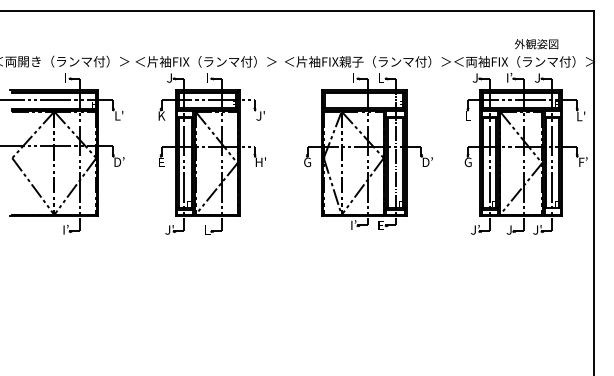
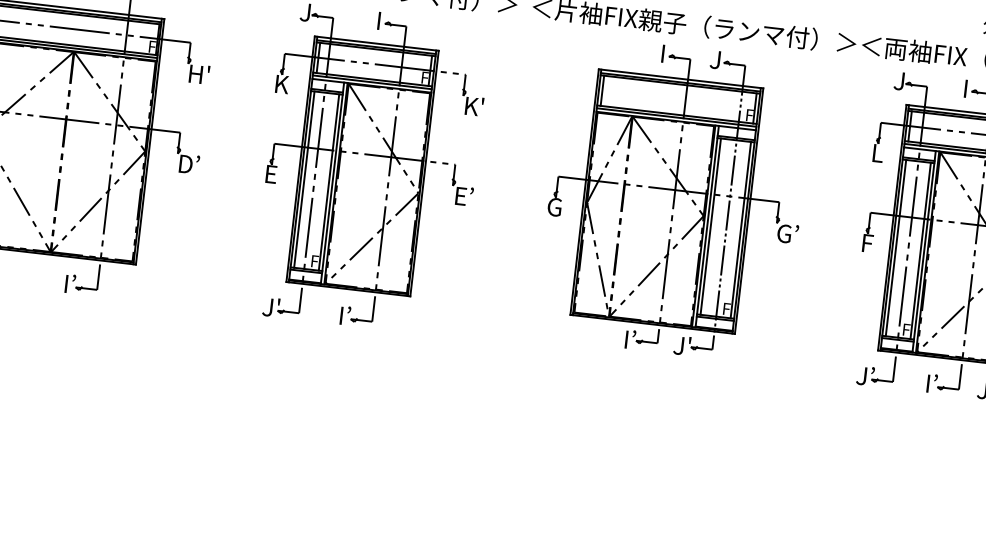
text: (380, 77) -> (715, 58), L -> J
text: (509, 77) -> (966, 87), I’ -> I
text: (119, 115) -> (199, 73), L' -> H'
text: (260, 115) -> (473, 105), J' -> K'
text: (260, 161) -> (463, 194), H' -> E’
text: (425, 162) -> (783, 233), D’ -> G’
text: (467, 162) -> (865, 243), G -> F
text: (380, 225) -> (682, 346), E -> J'
text: (207, 229) -> (345, 315), L -> I’
text: (509, 229) -> (931, 383), J -> I’

